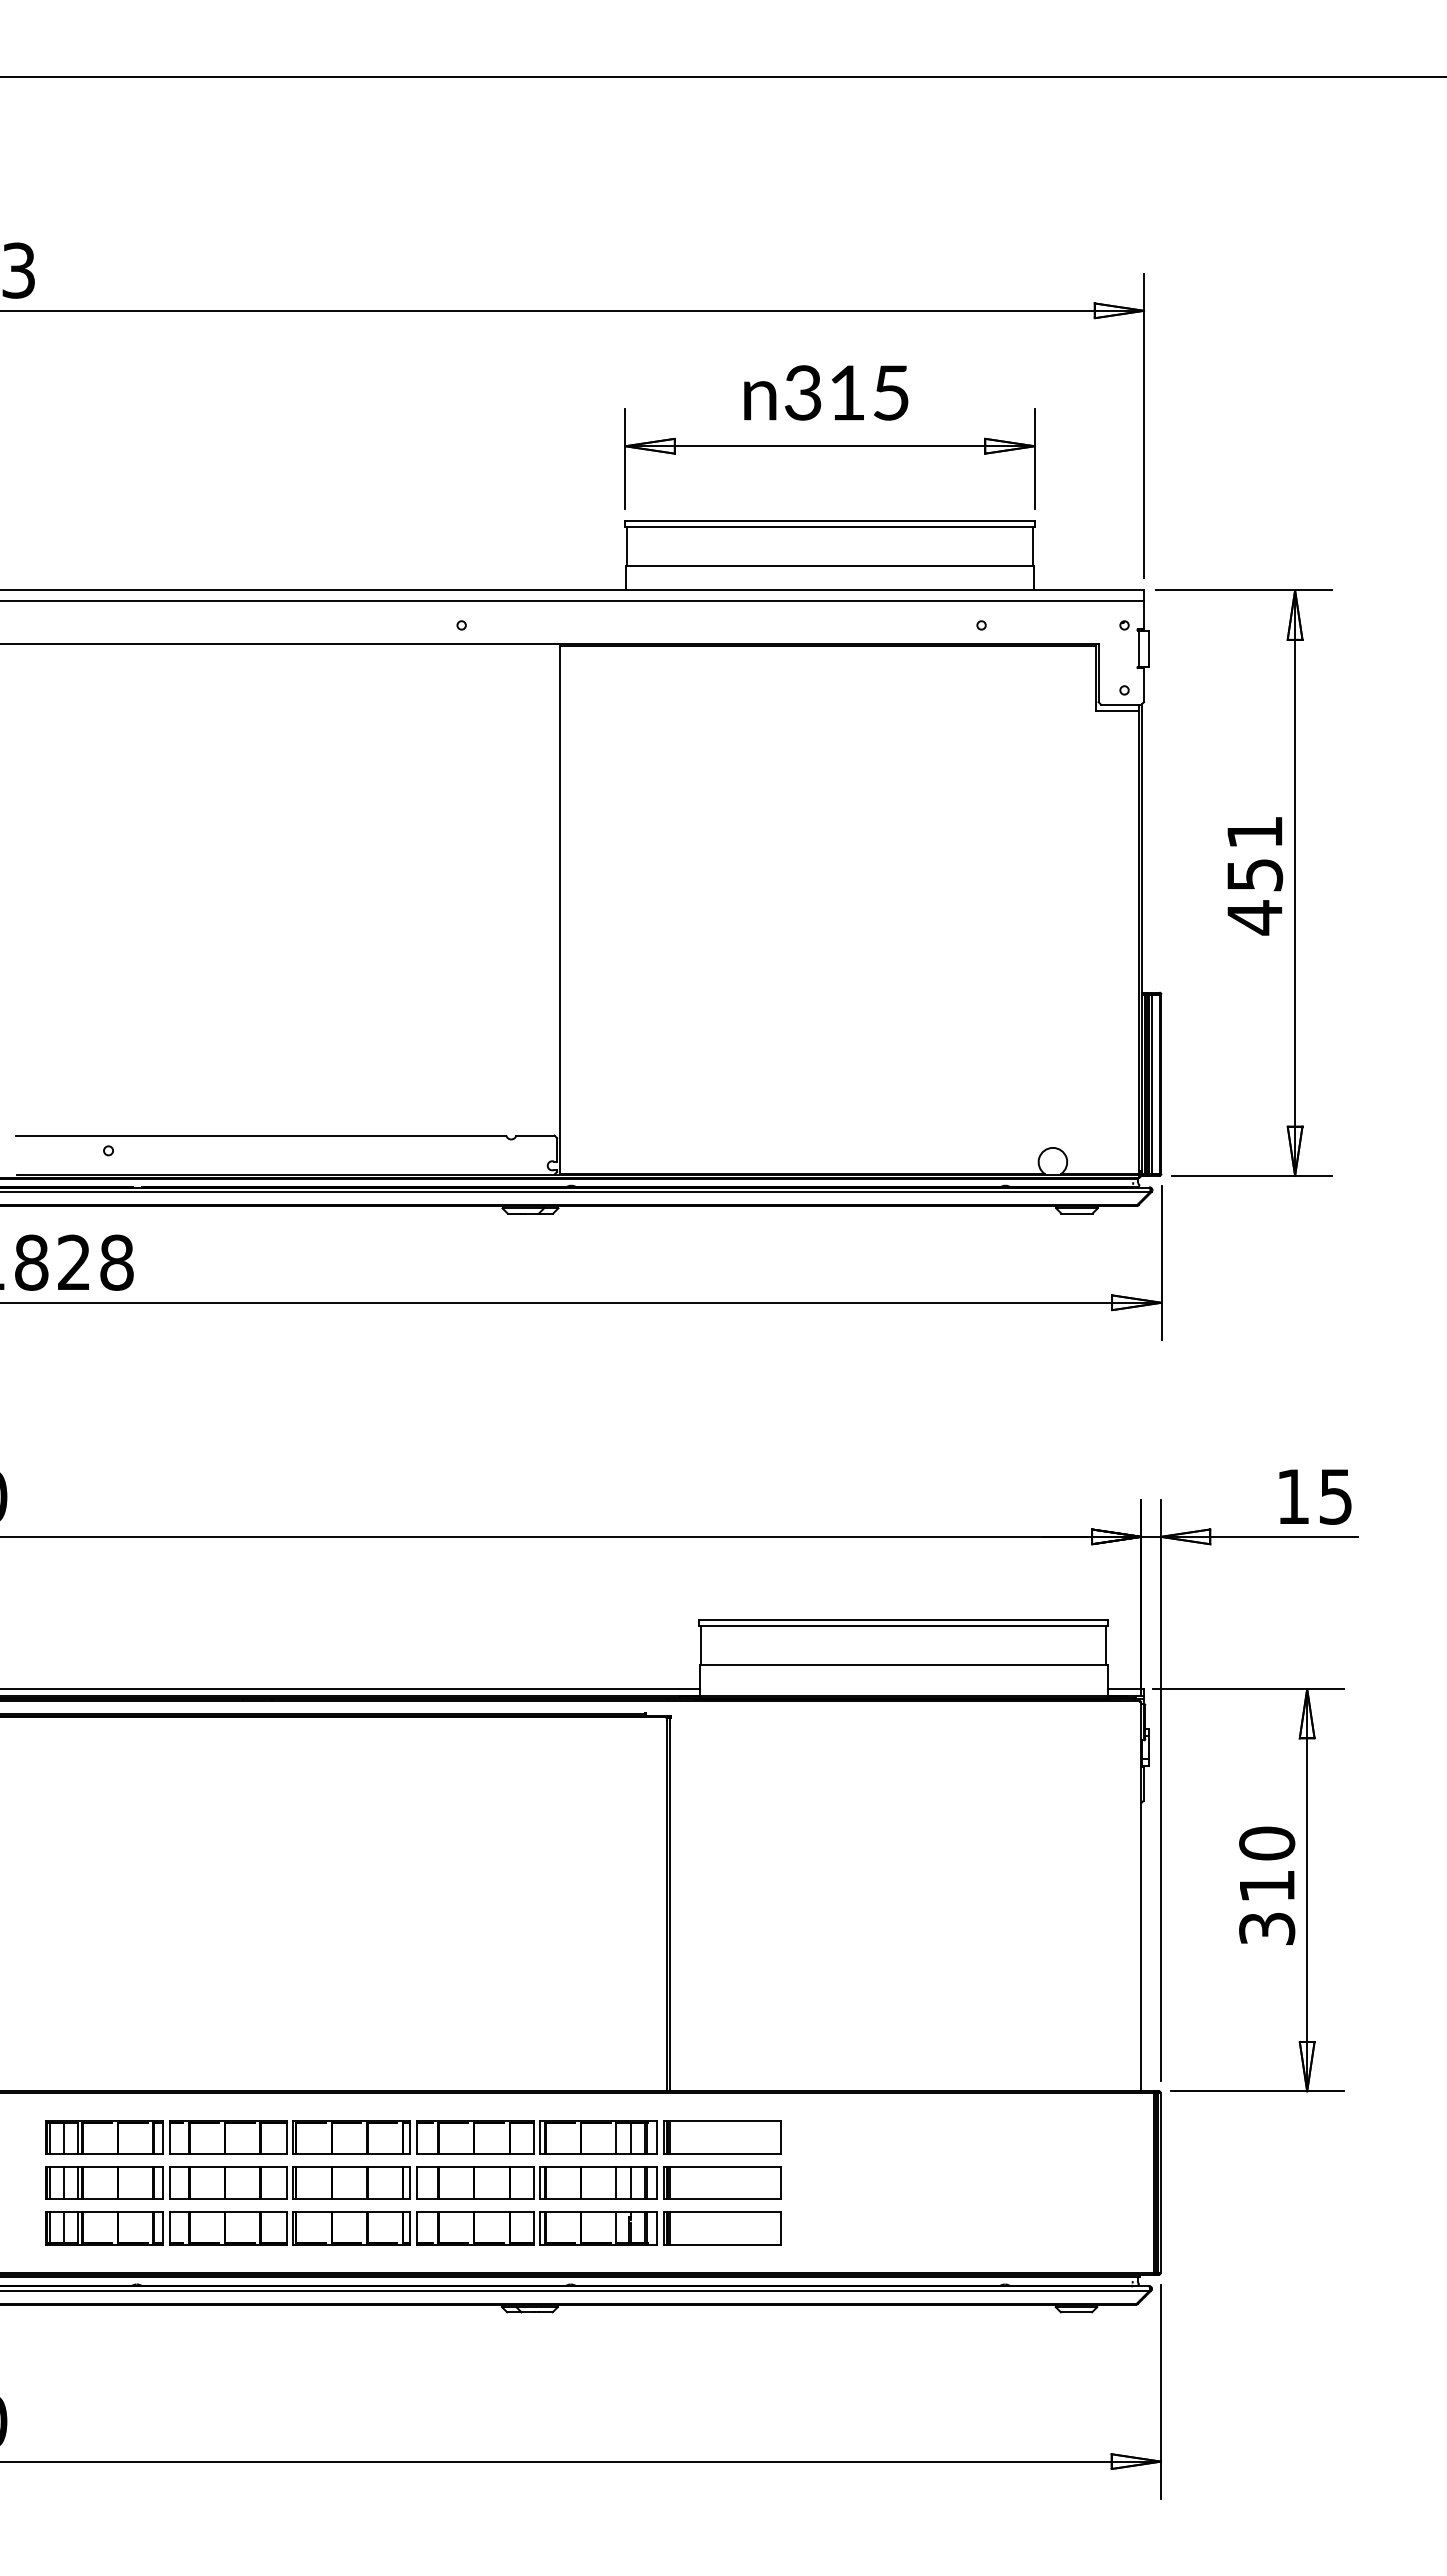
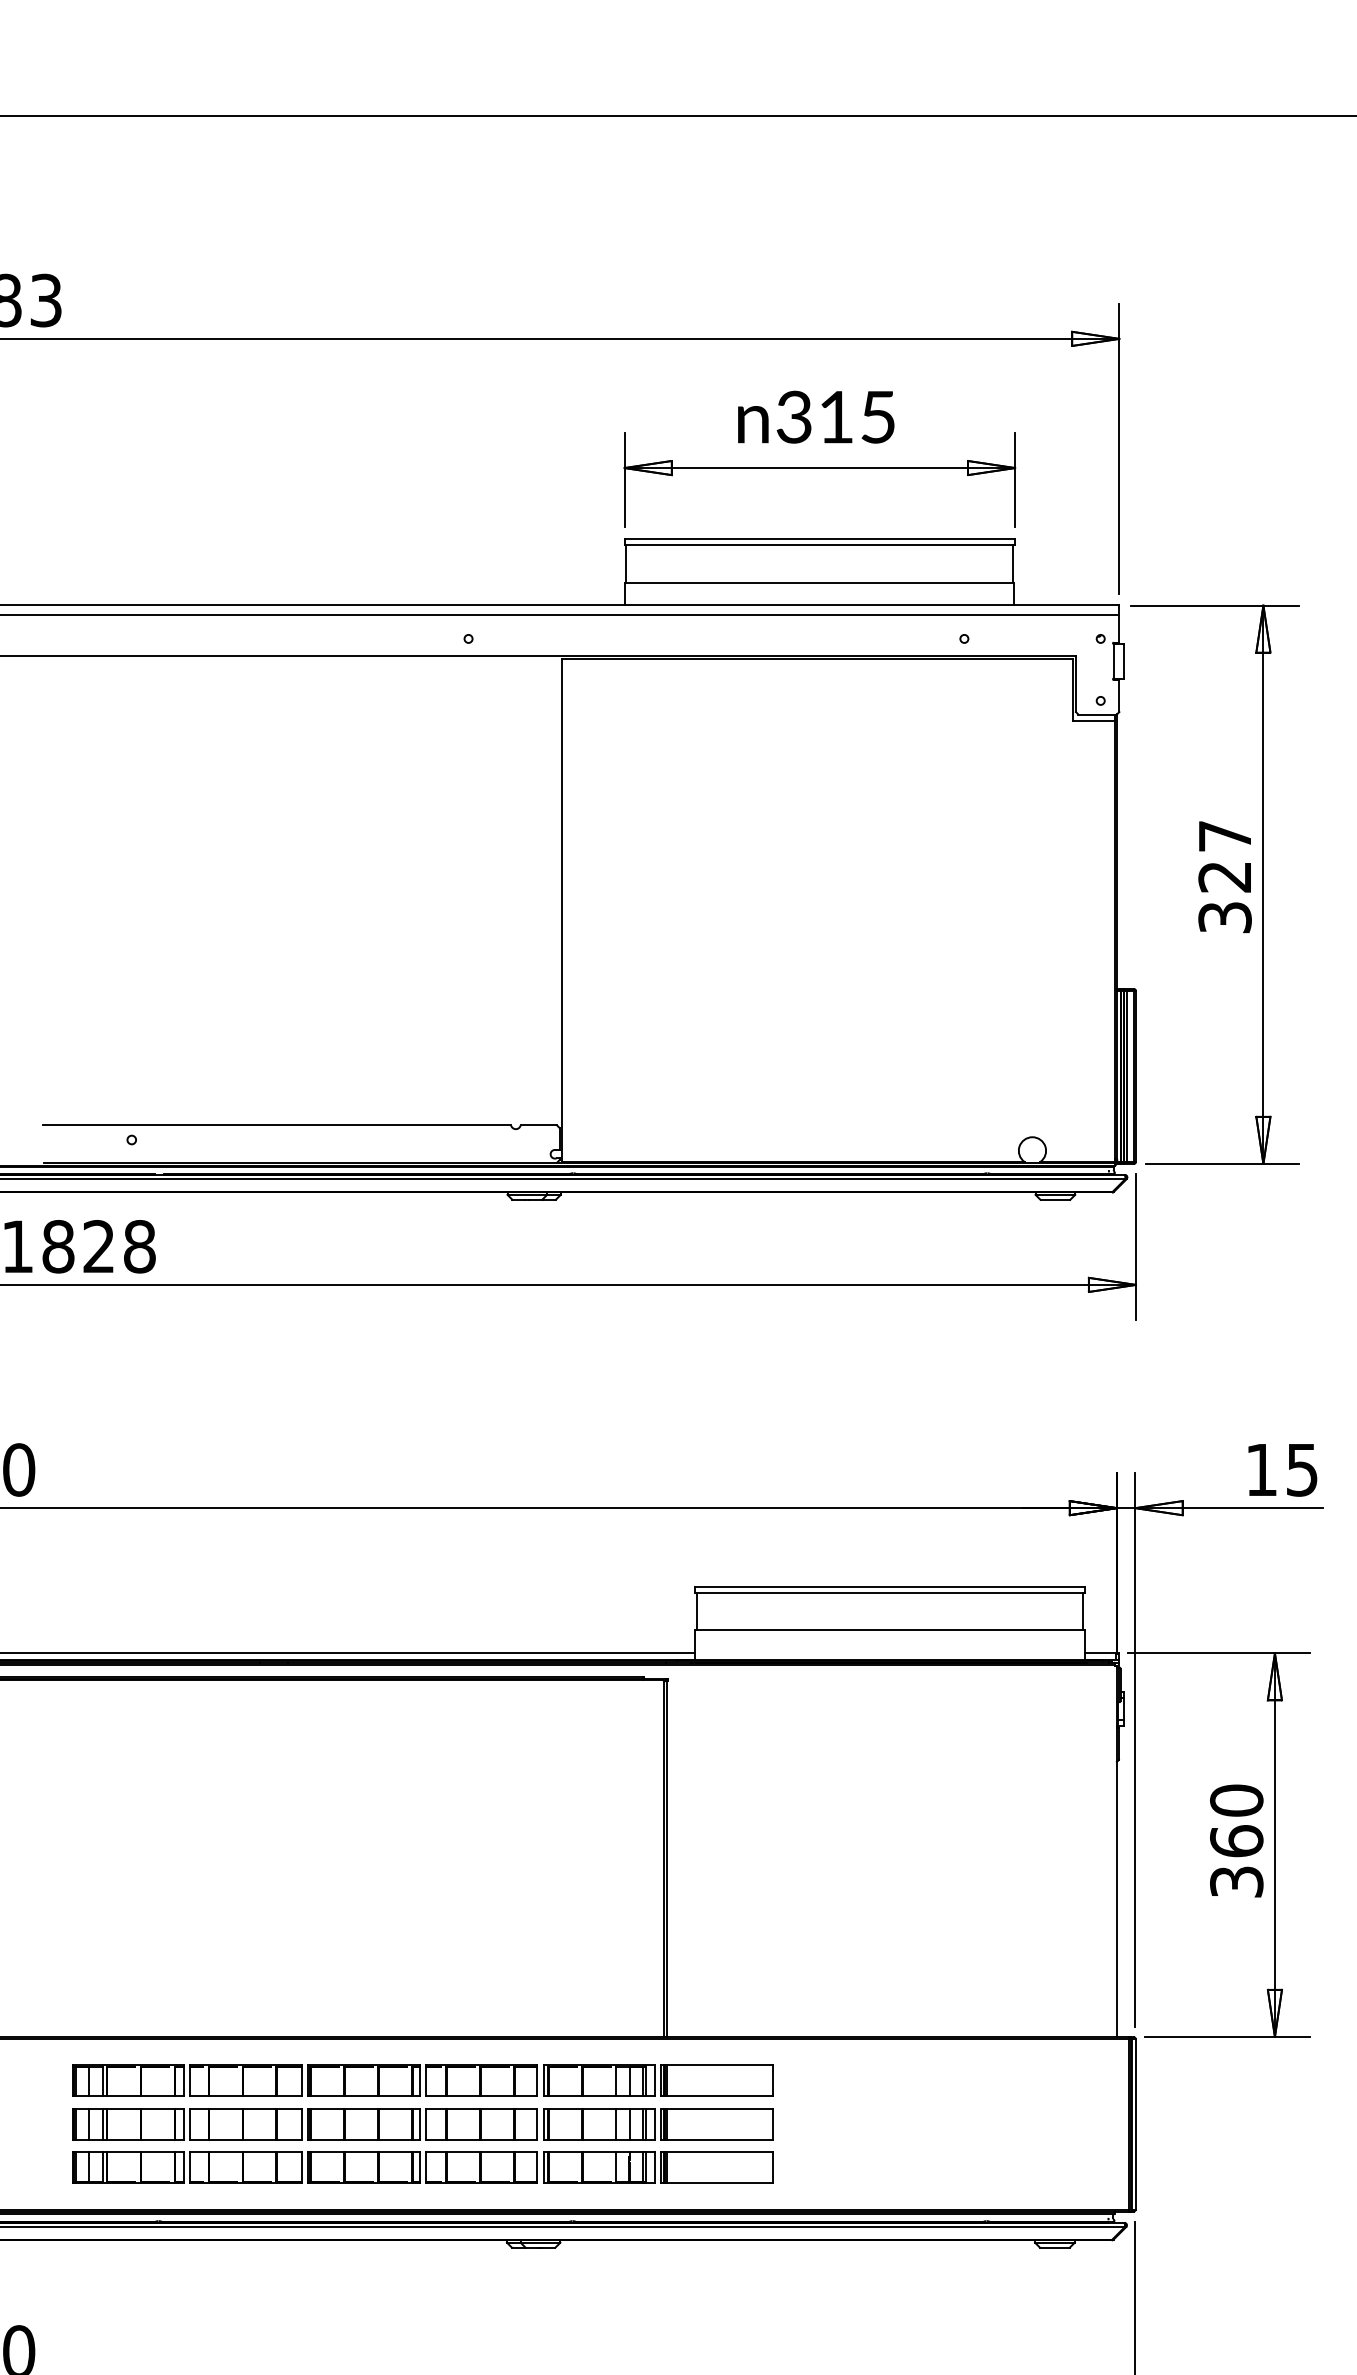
text: (1254, 875) -> (1224, 877), 451 -> 327
text: (1267, 1885) -> (1237, 1840), 310 -> 360

